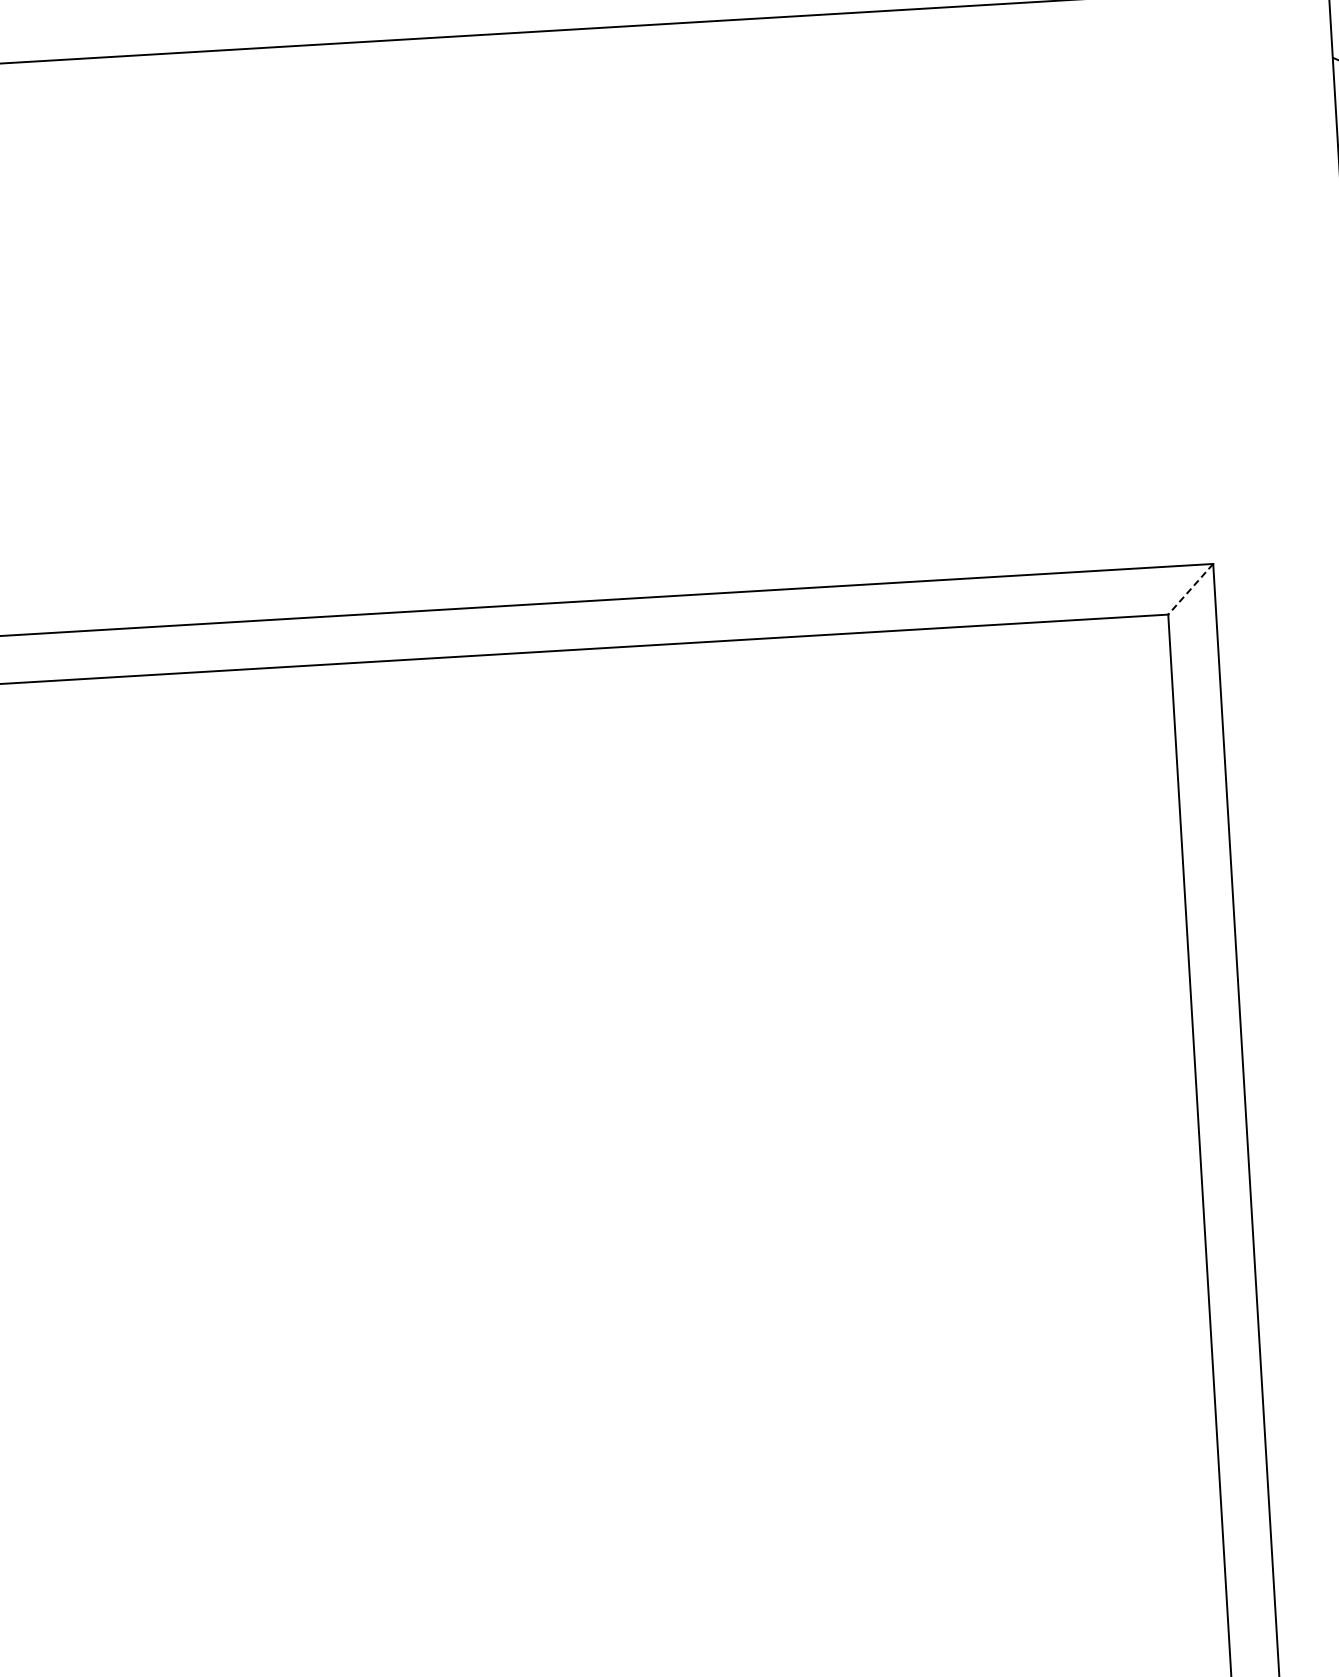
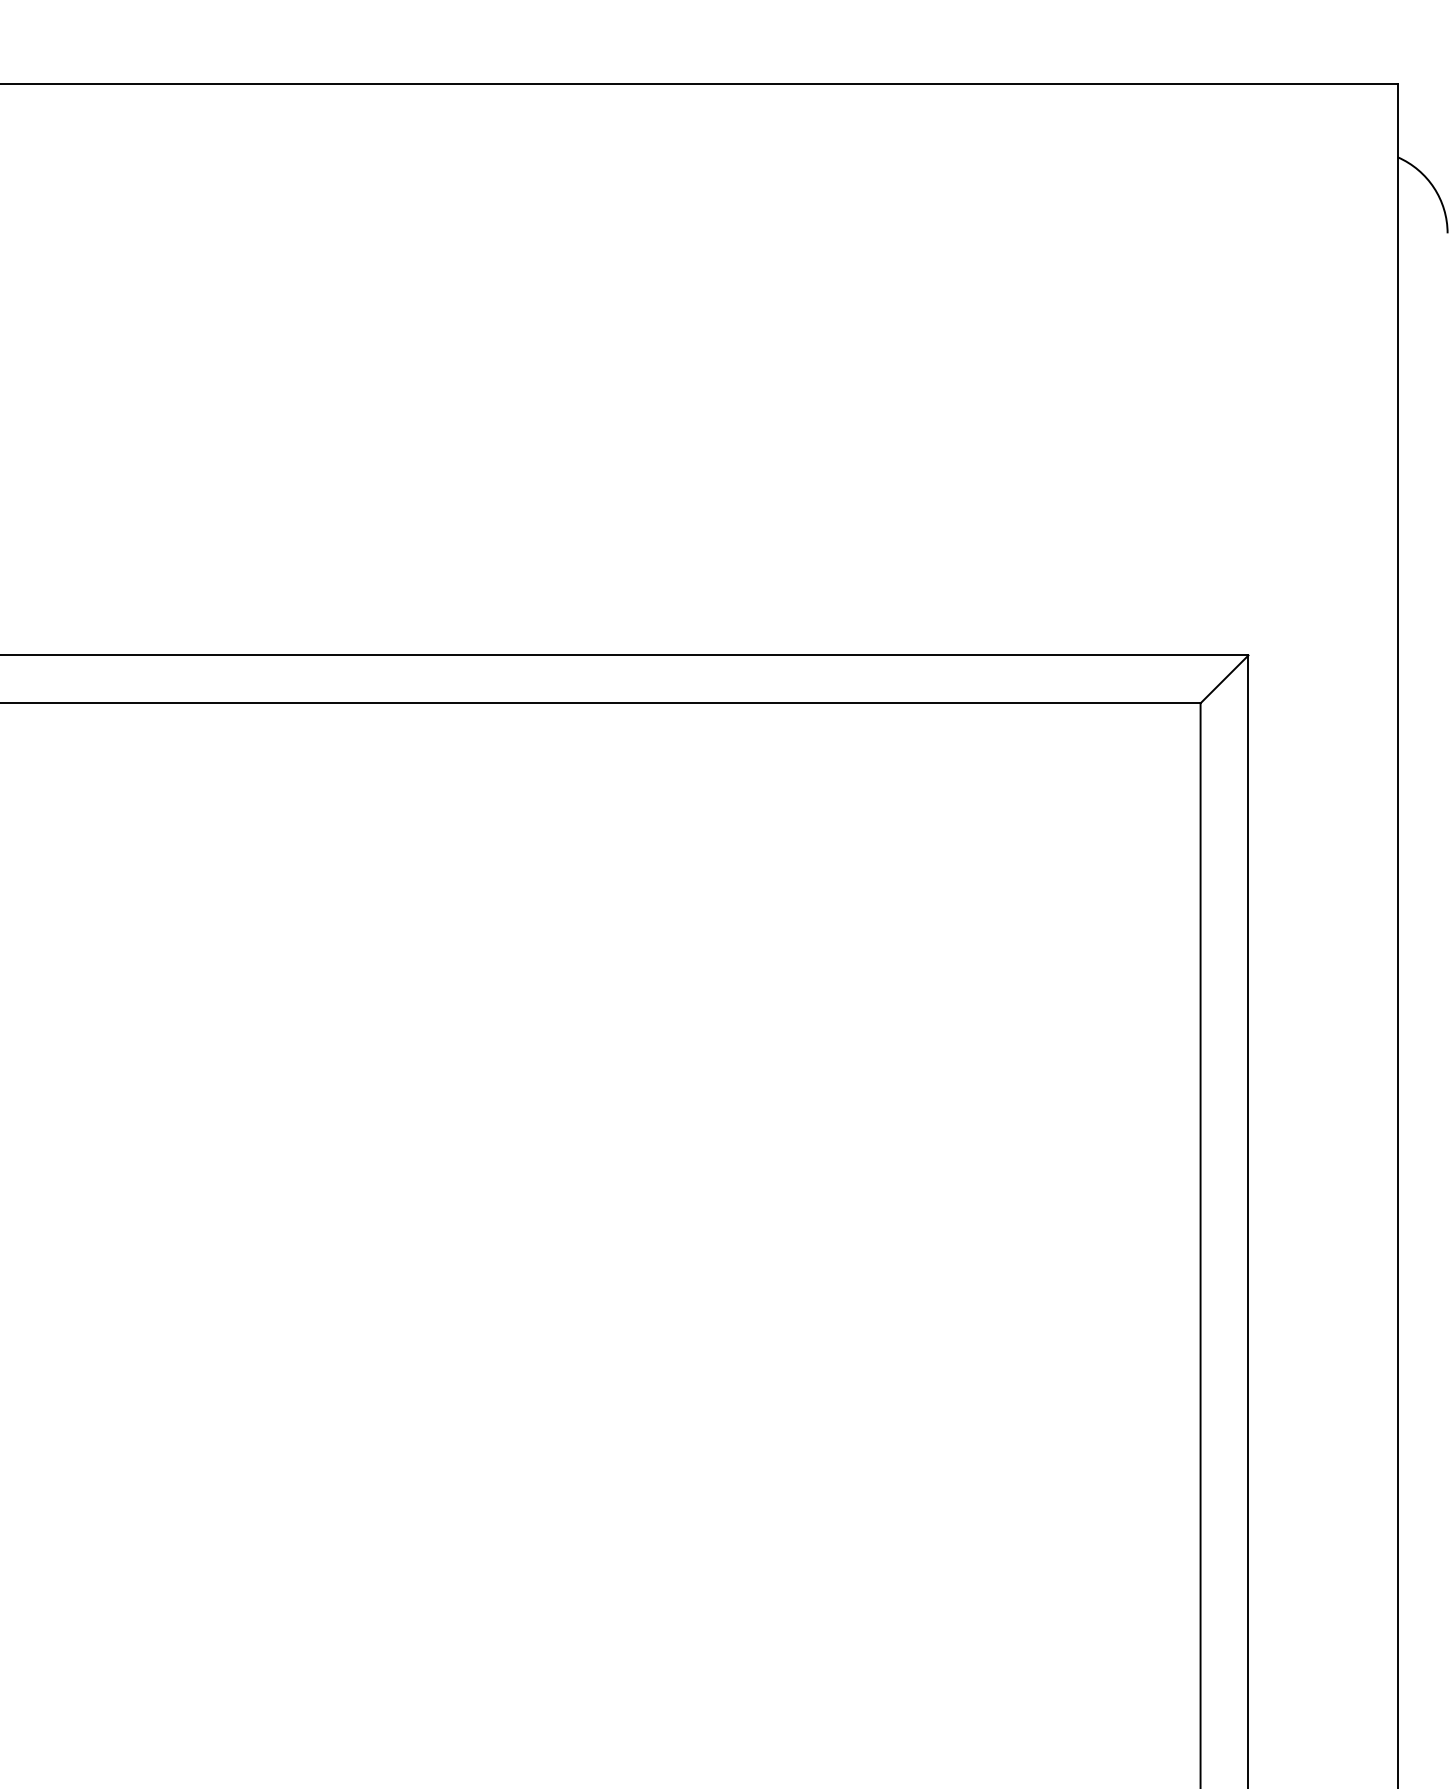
line: (1190, 589) -> (1224, 679), dashed -> solid

